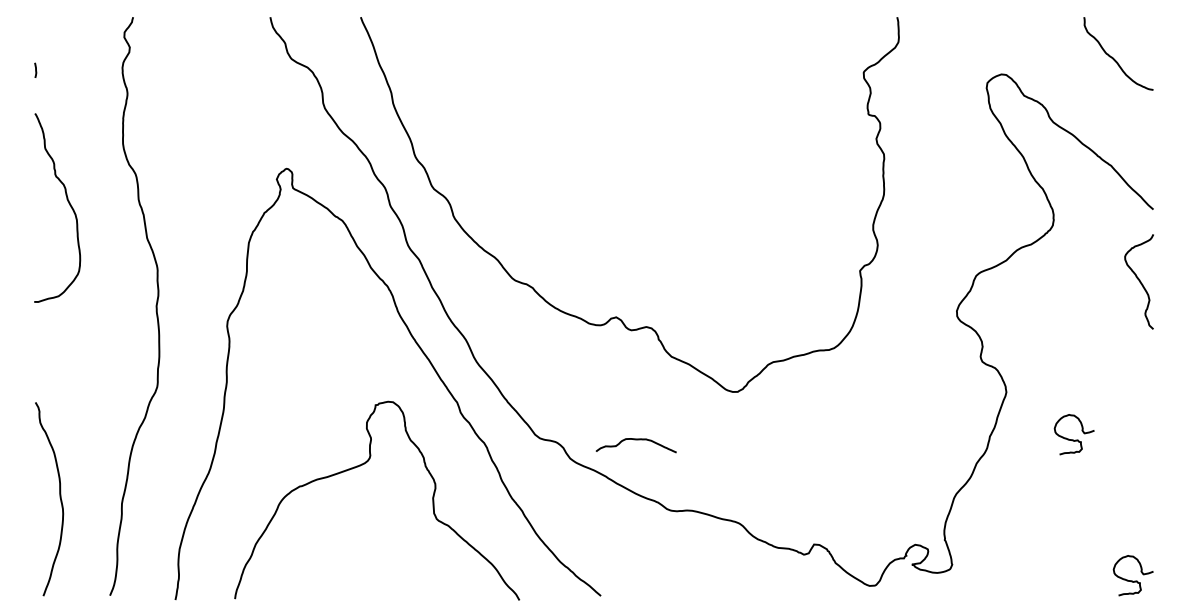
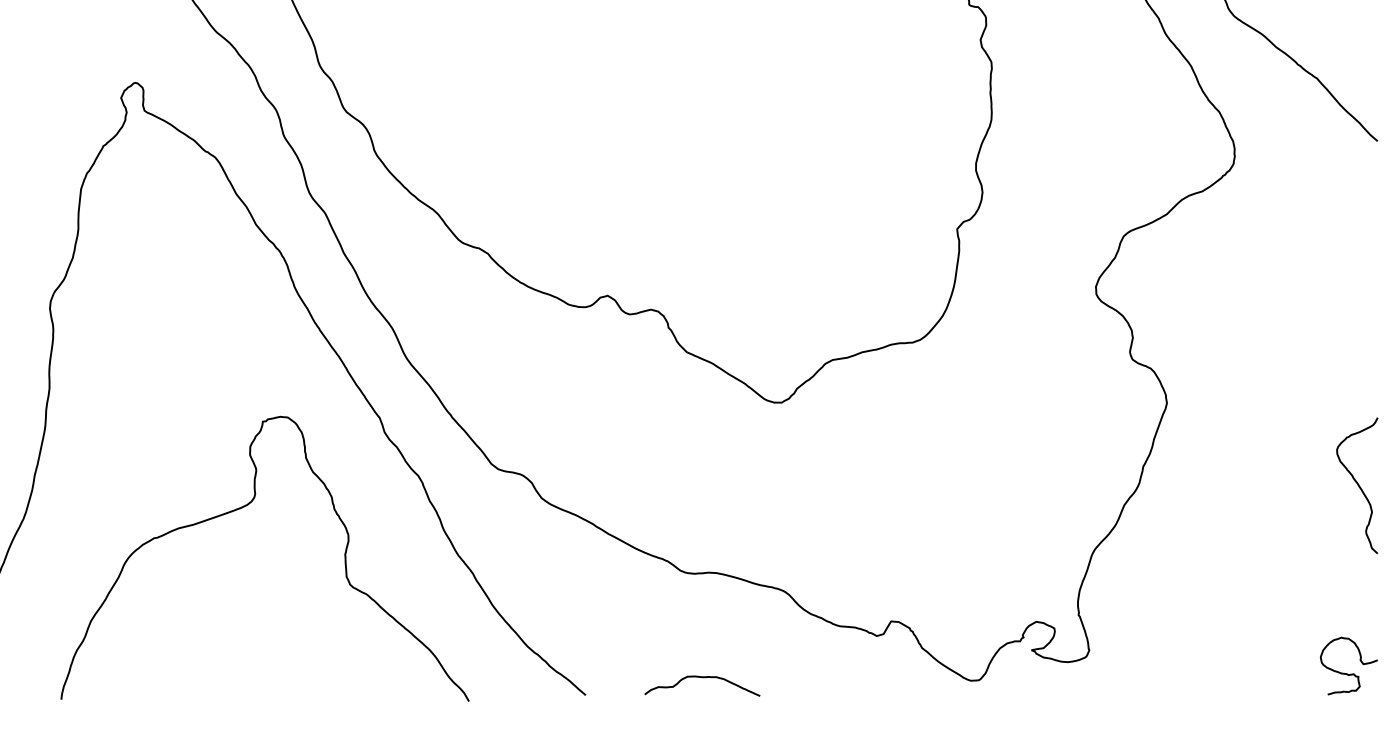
curve: (1138, 280) -> (1356, 483), moved
curve: (1073, 439) -> (1263, 470), removed
curve: (635, 440) -> (701, 678), moved

